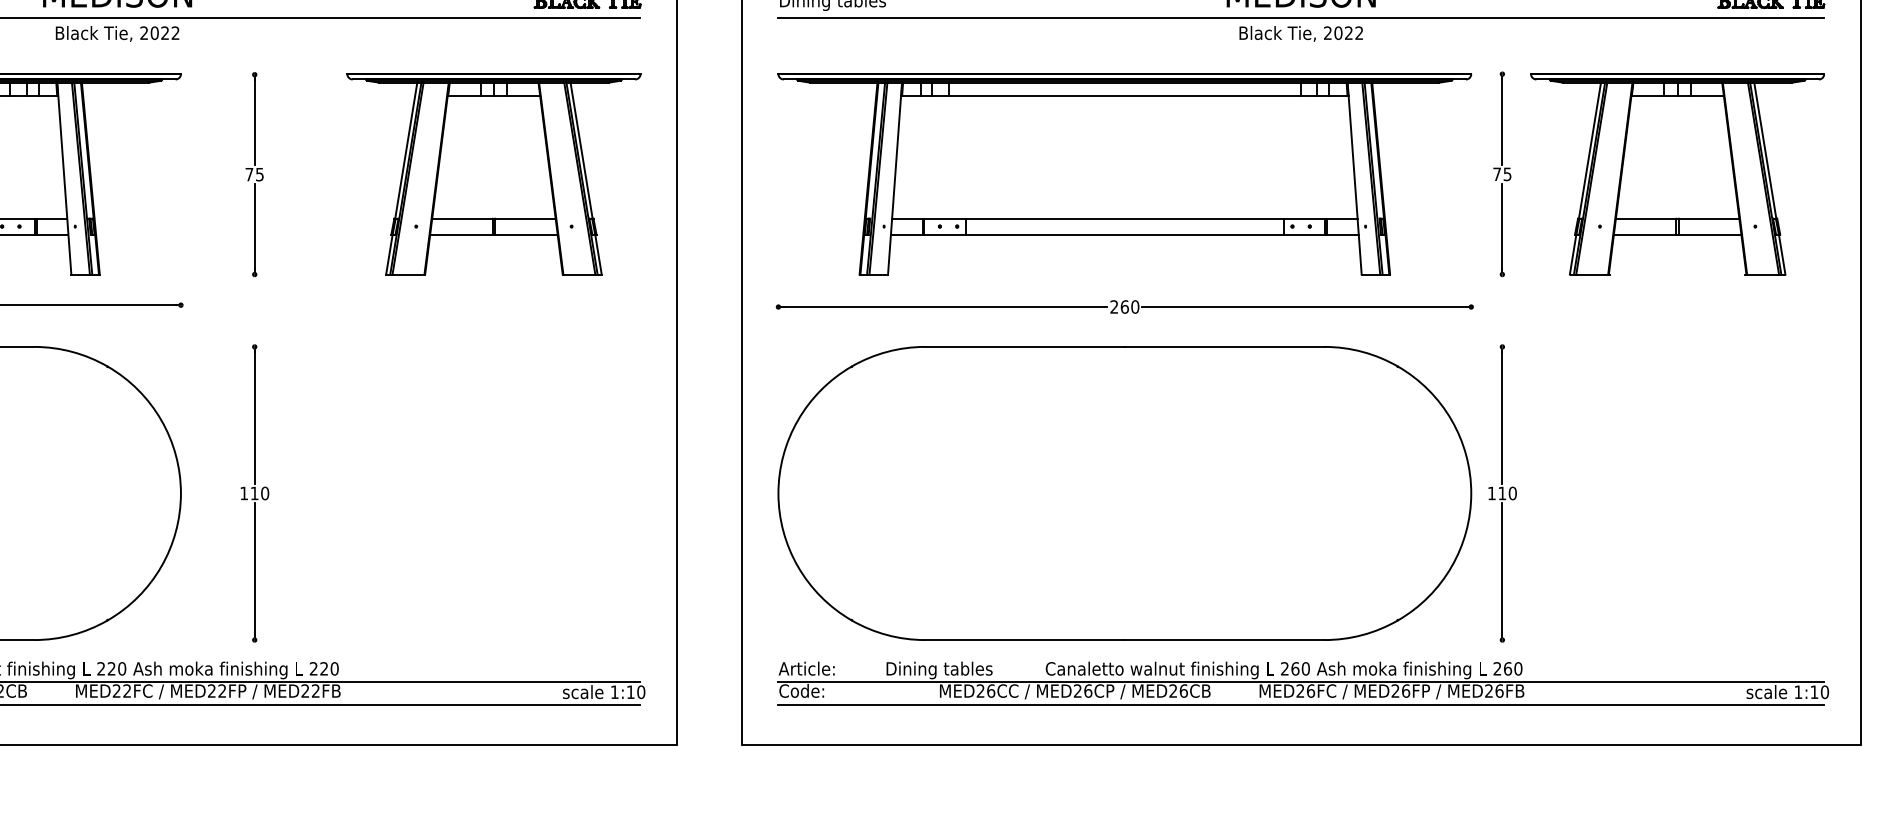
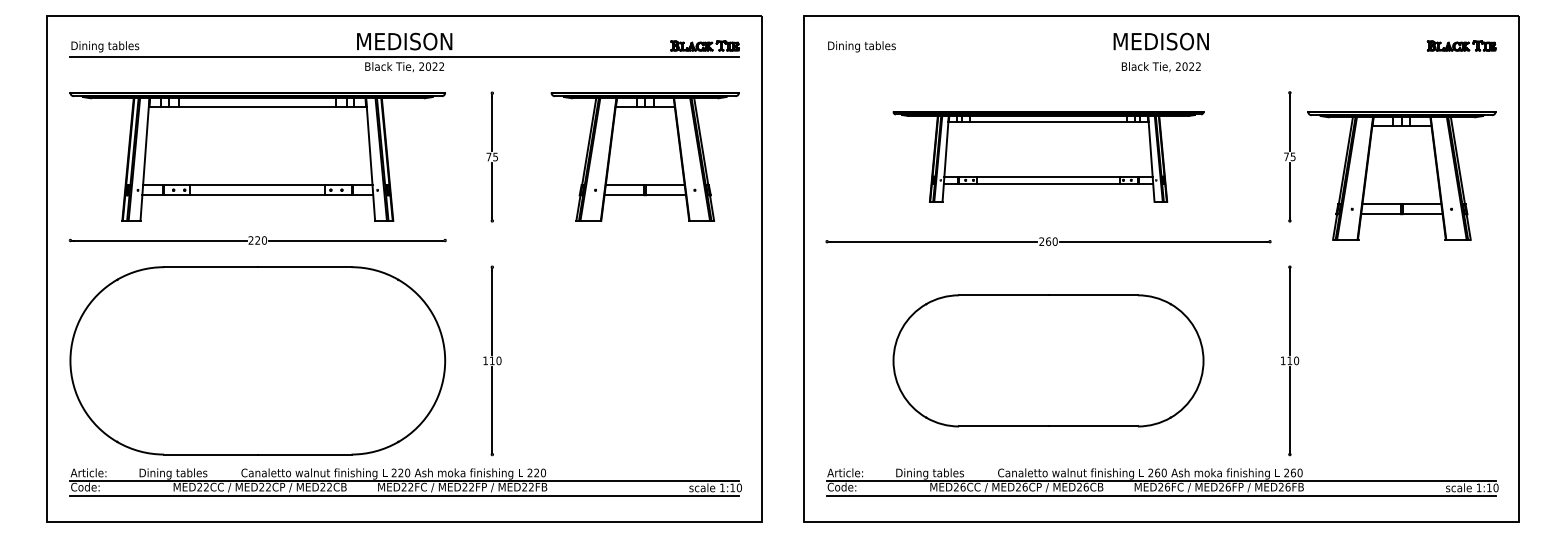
line: (1301, 17) -> (1161, 56), removed
part: (1124, 173) -> (1048, 156), size x0.7
part: (1677, 173) -> (1401, 175), moved
part: (1124, 492) -> (1048, 360), size x0.7

